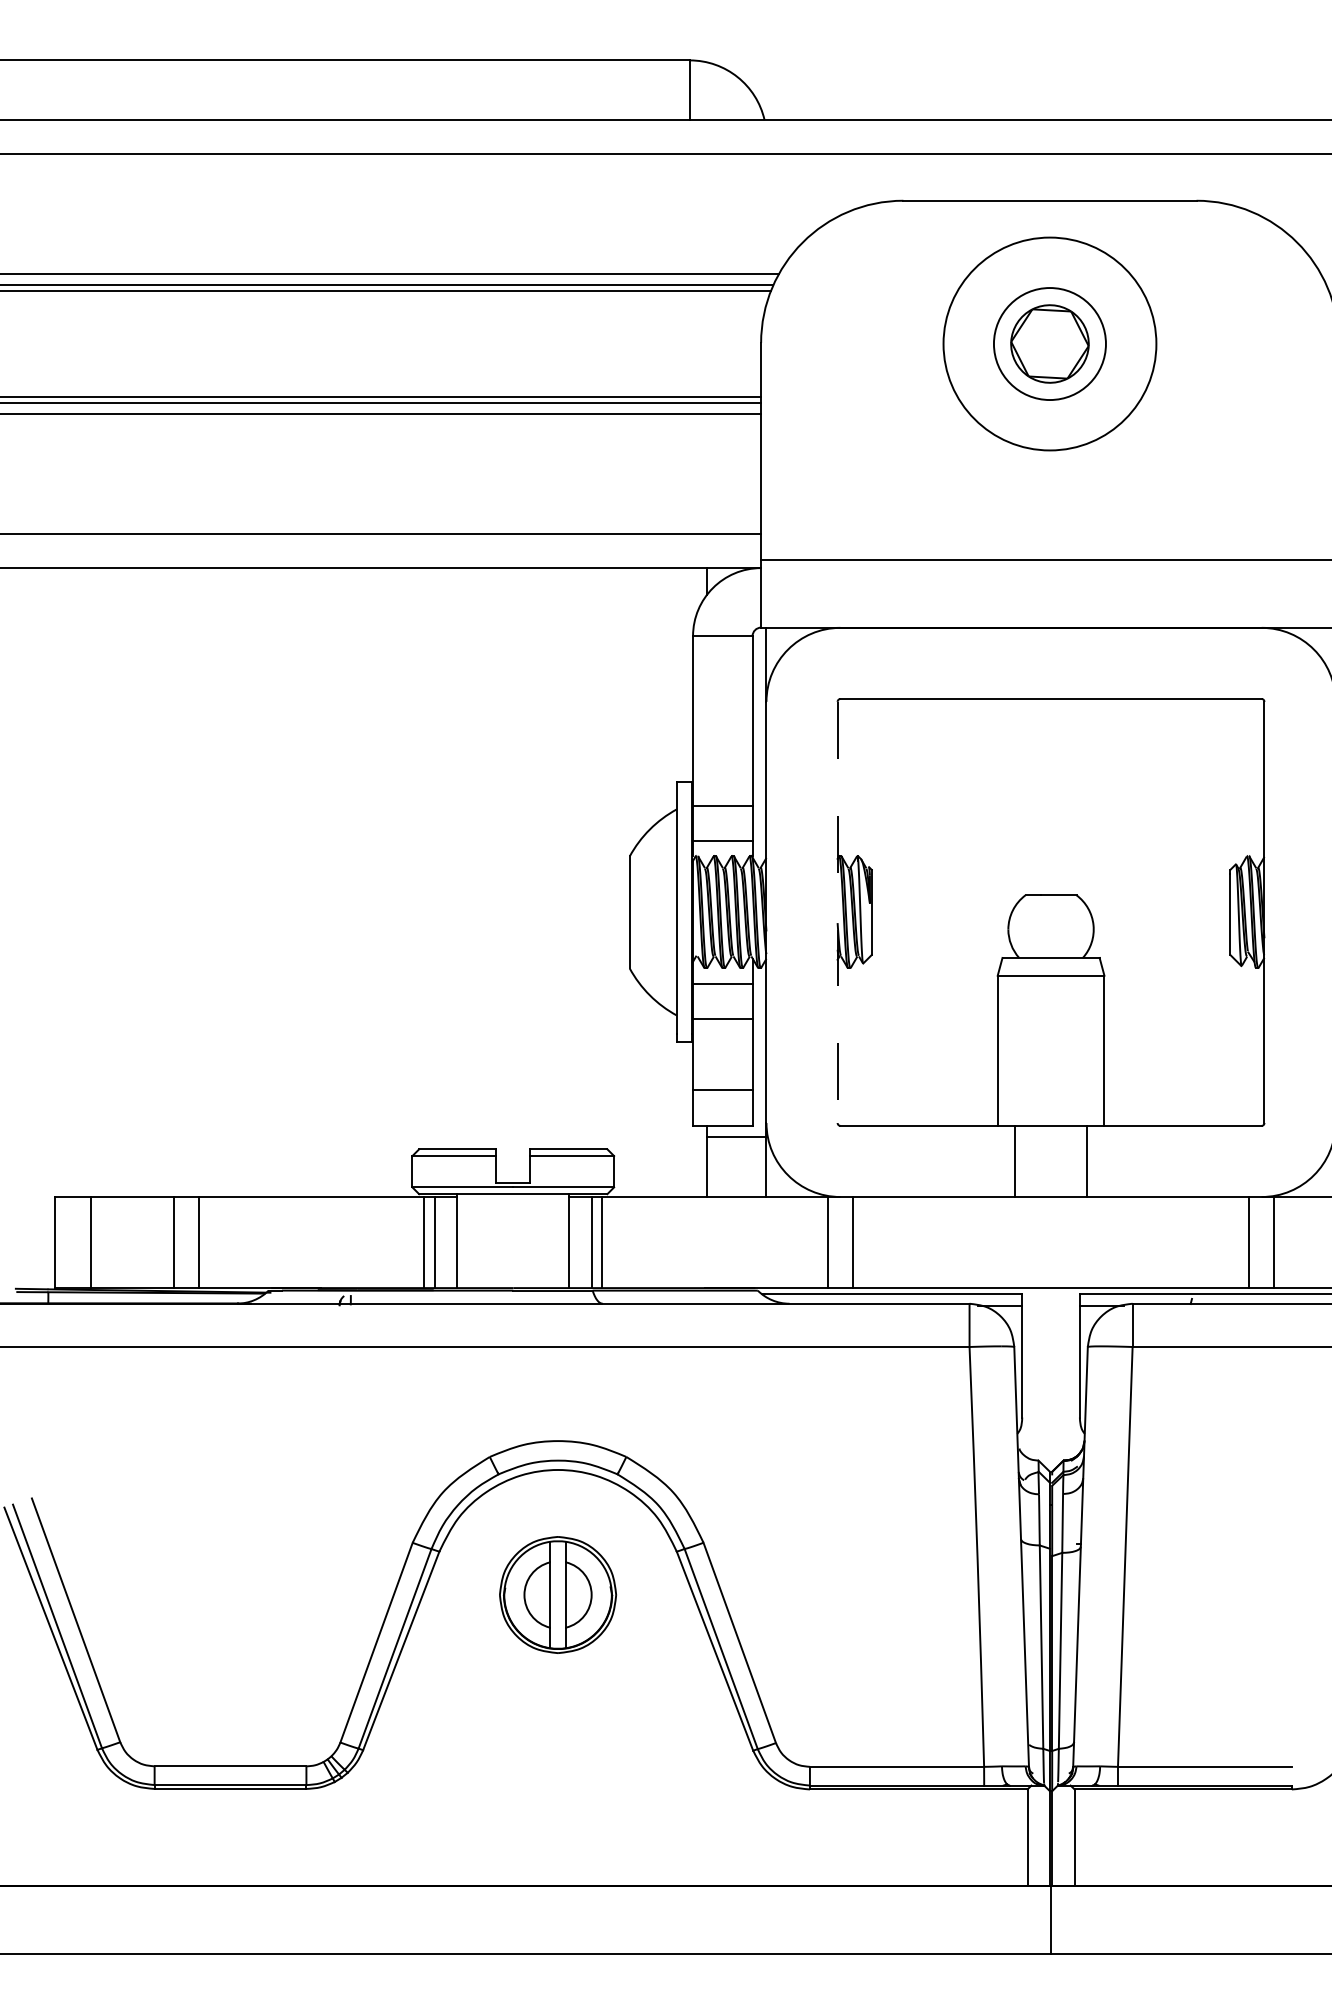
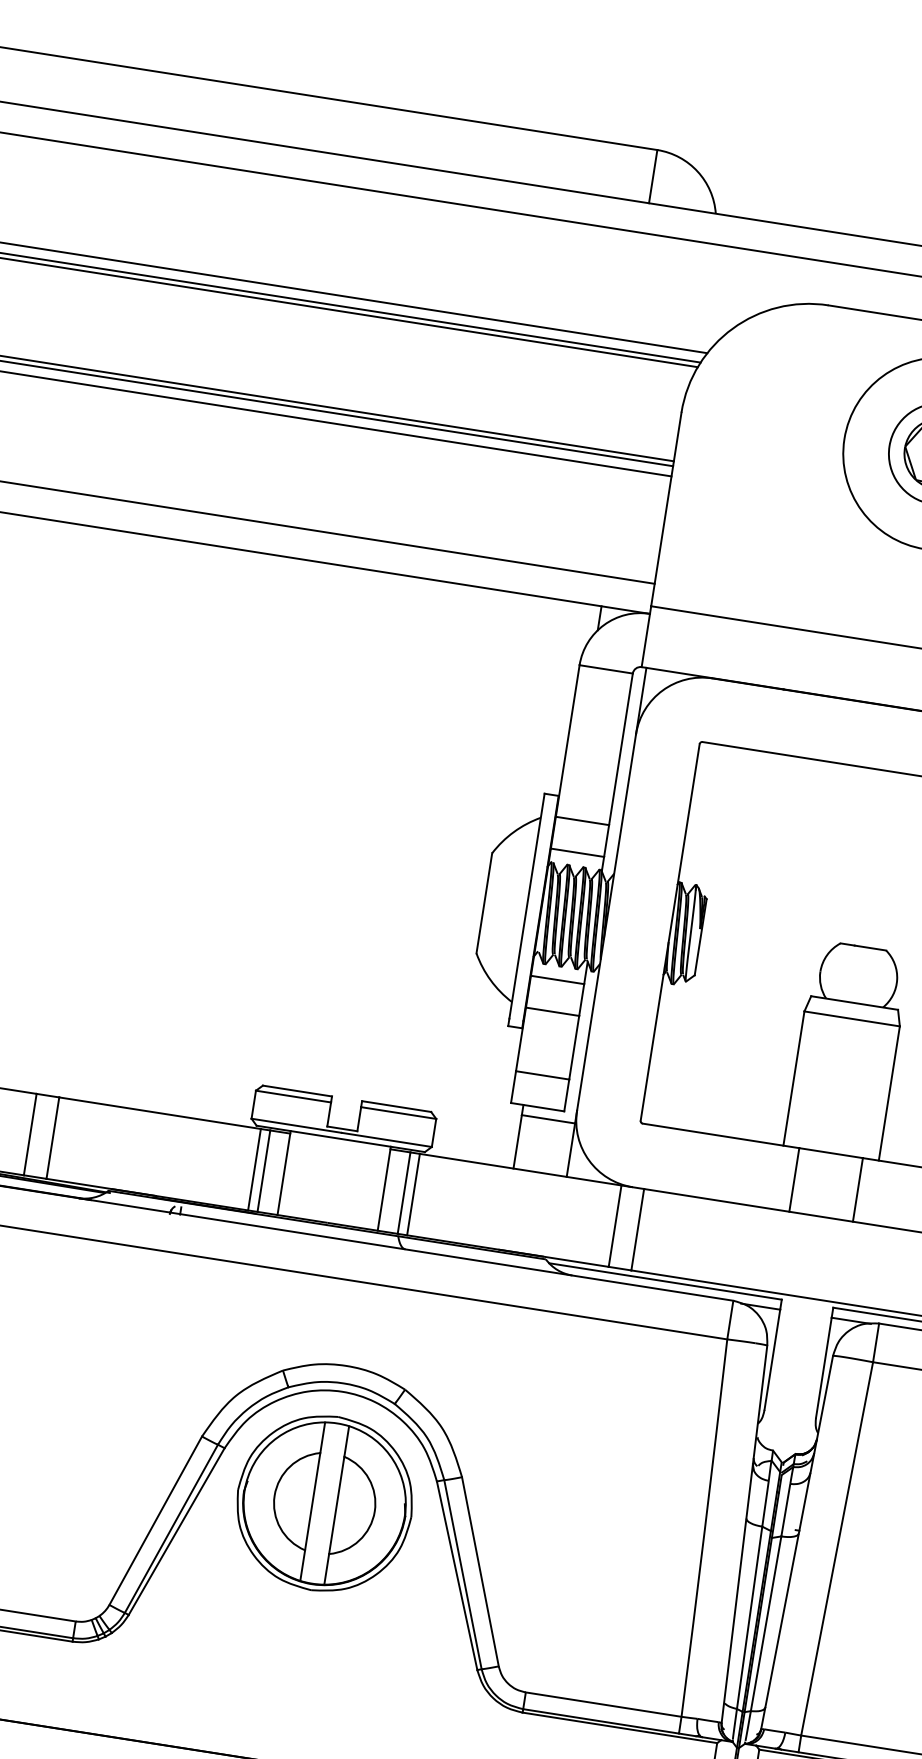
line: (837, 912) -> (670, 932), dashed -> solid
part: (557, 1594) -> (324, 1502), size x1.67

